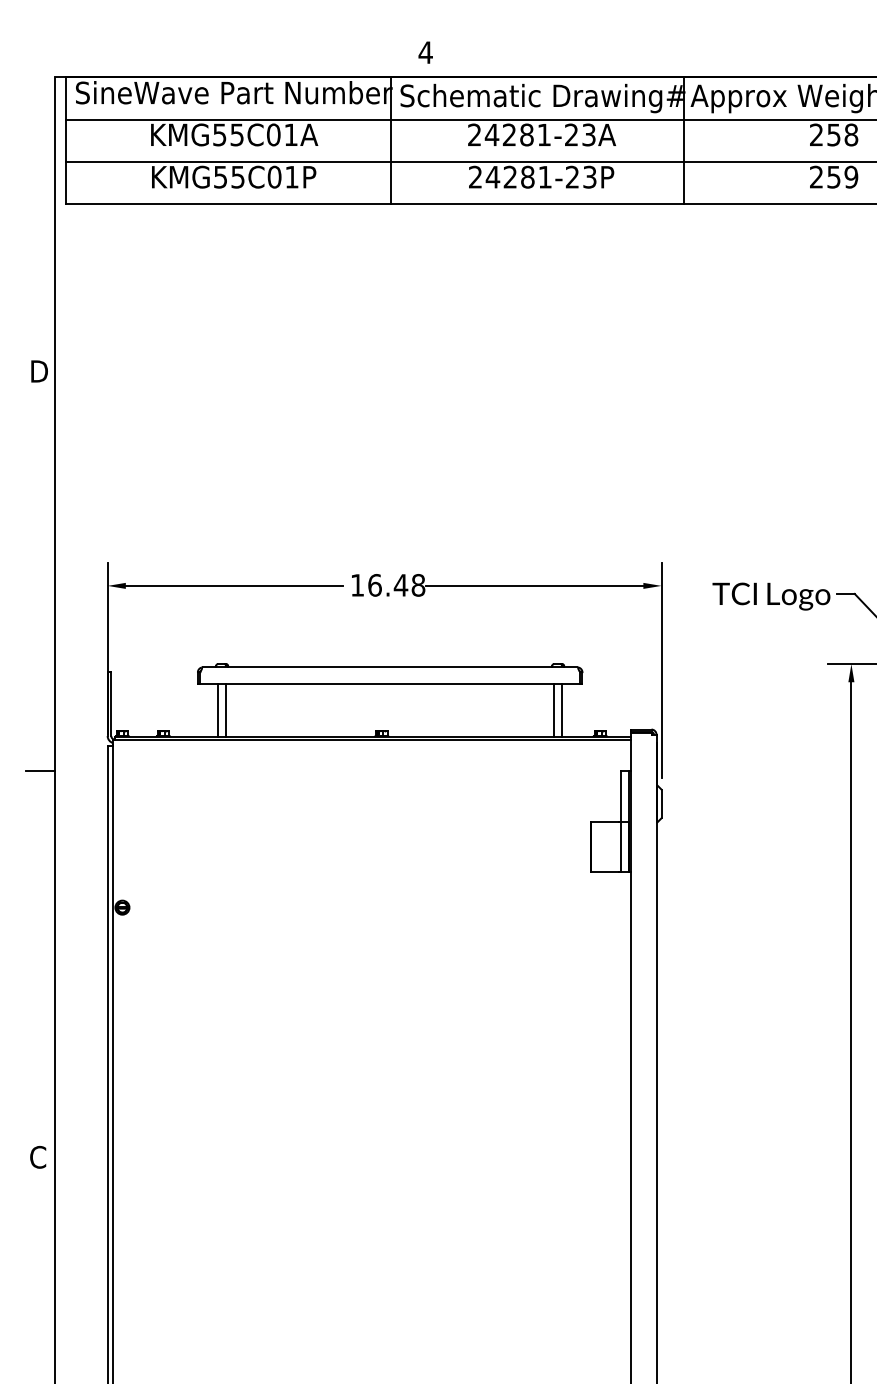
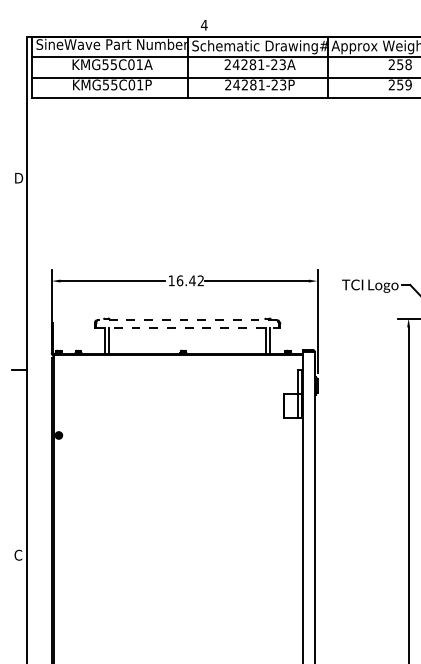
text: (417, 584) -> (200, 280), 16.48 -> 16.42
line: (390, 668) -> (187, 320), solid -> dashed
line: (390, 684) -> (187, 328), solid -> dashed

